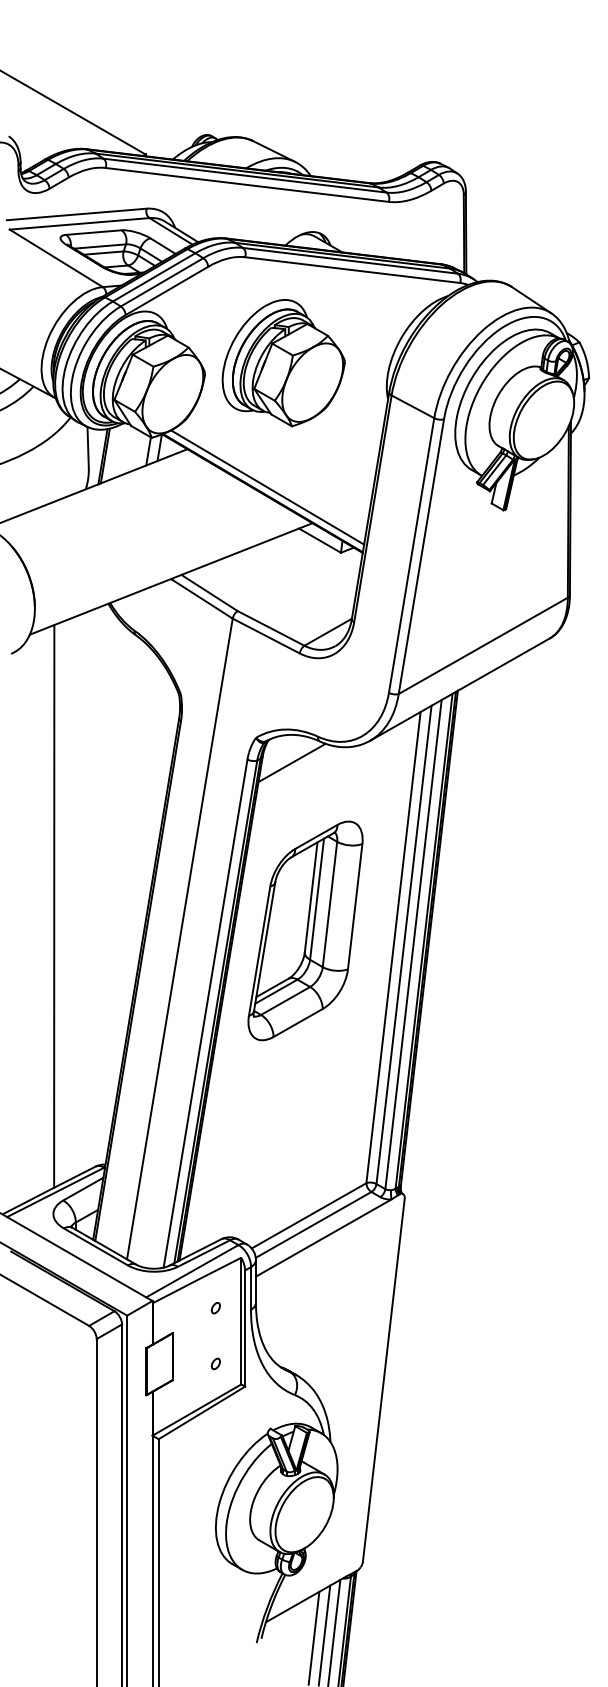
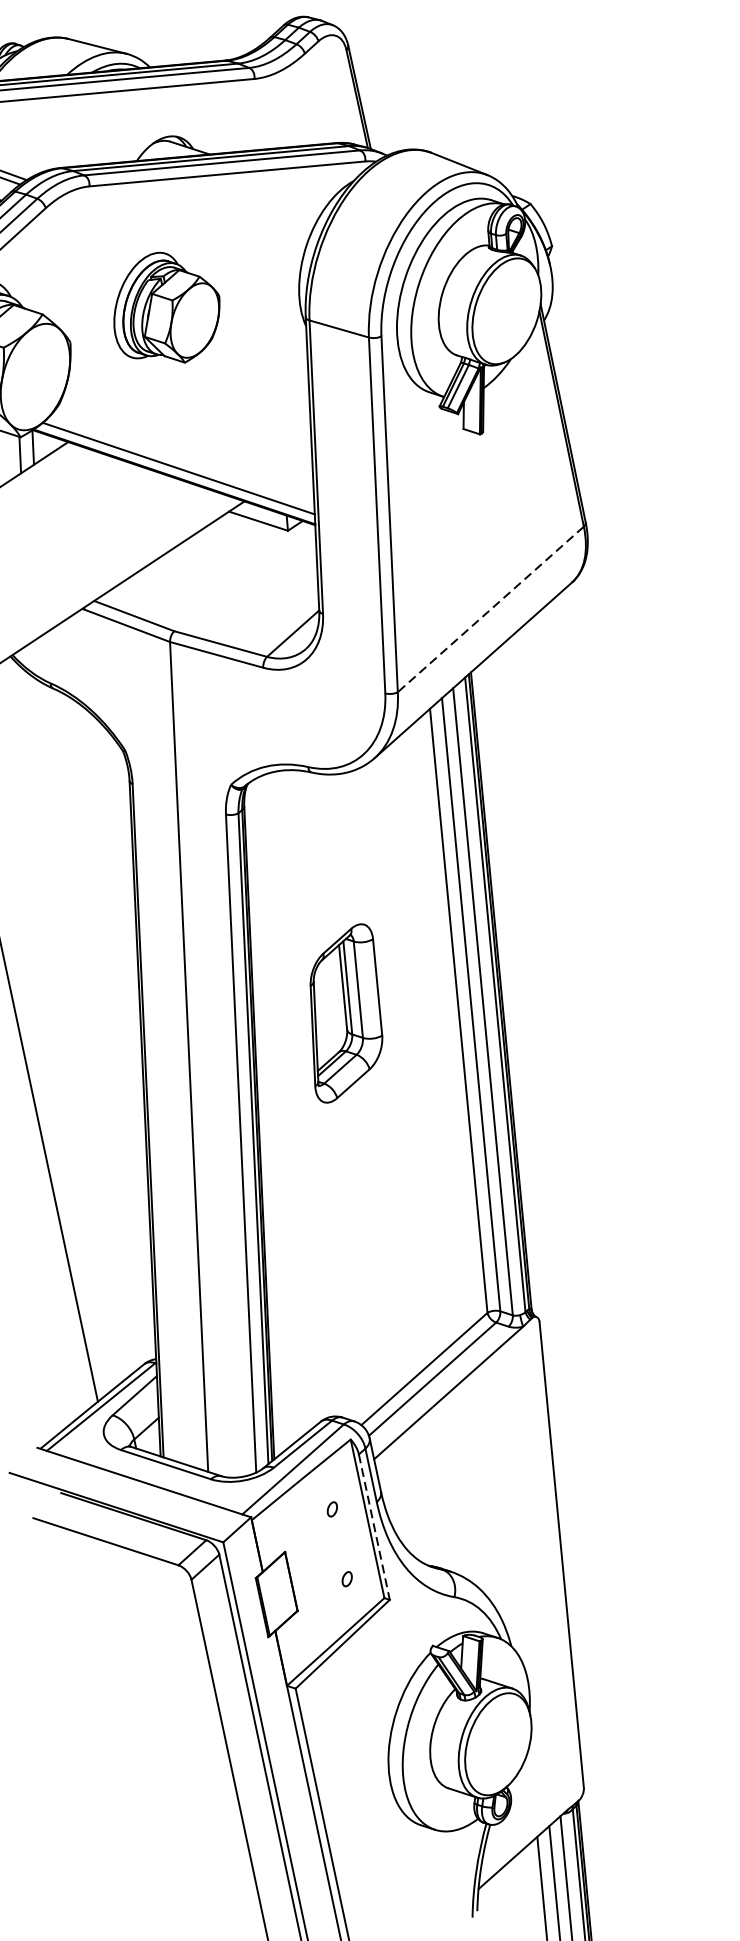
part: (283, 363) -> (165, 309), size x0.7
line: (482, 646) -> (490, 610), solid -> dashed
line: (291, 762) -> (281, 806), removed
part: (305, 930) -> (344, 1012), size x0.6
line: (245, 1329) -> (375, 1528), solid -> dashed

